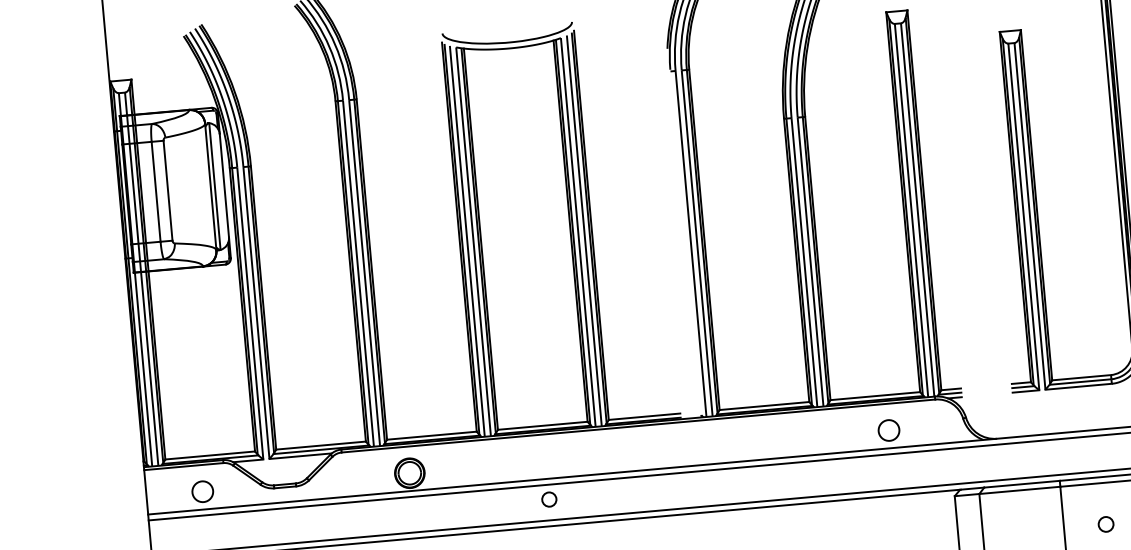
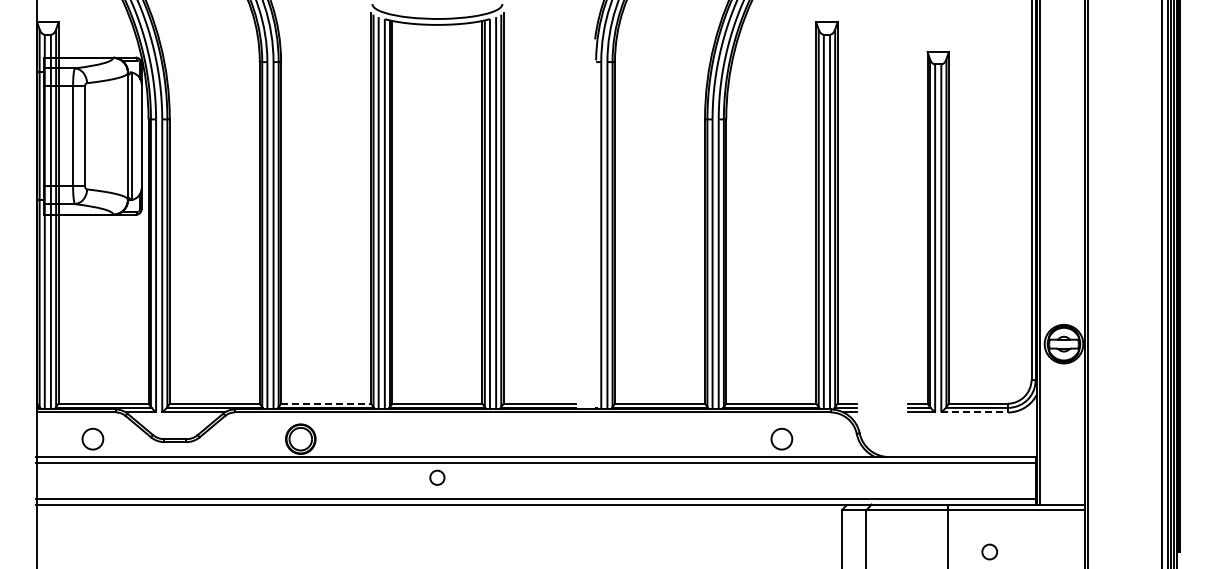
line: (1079, 386) -> (975, 412), solid -> dashed
line: (432, 435) -> (326, 403), solid -> dashed

